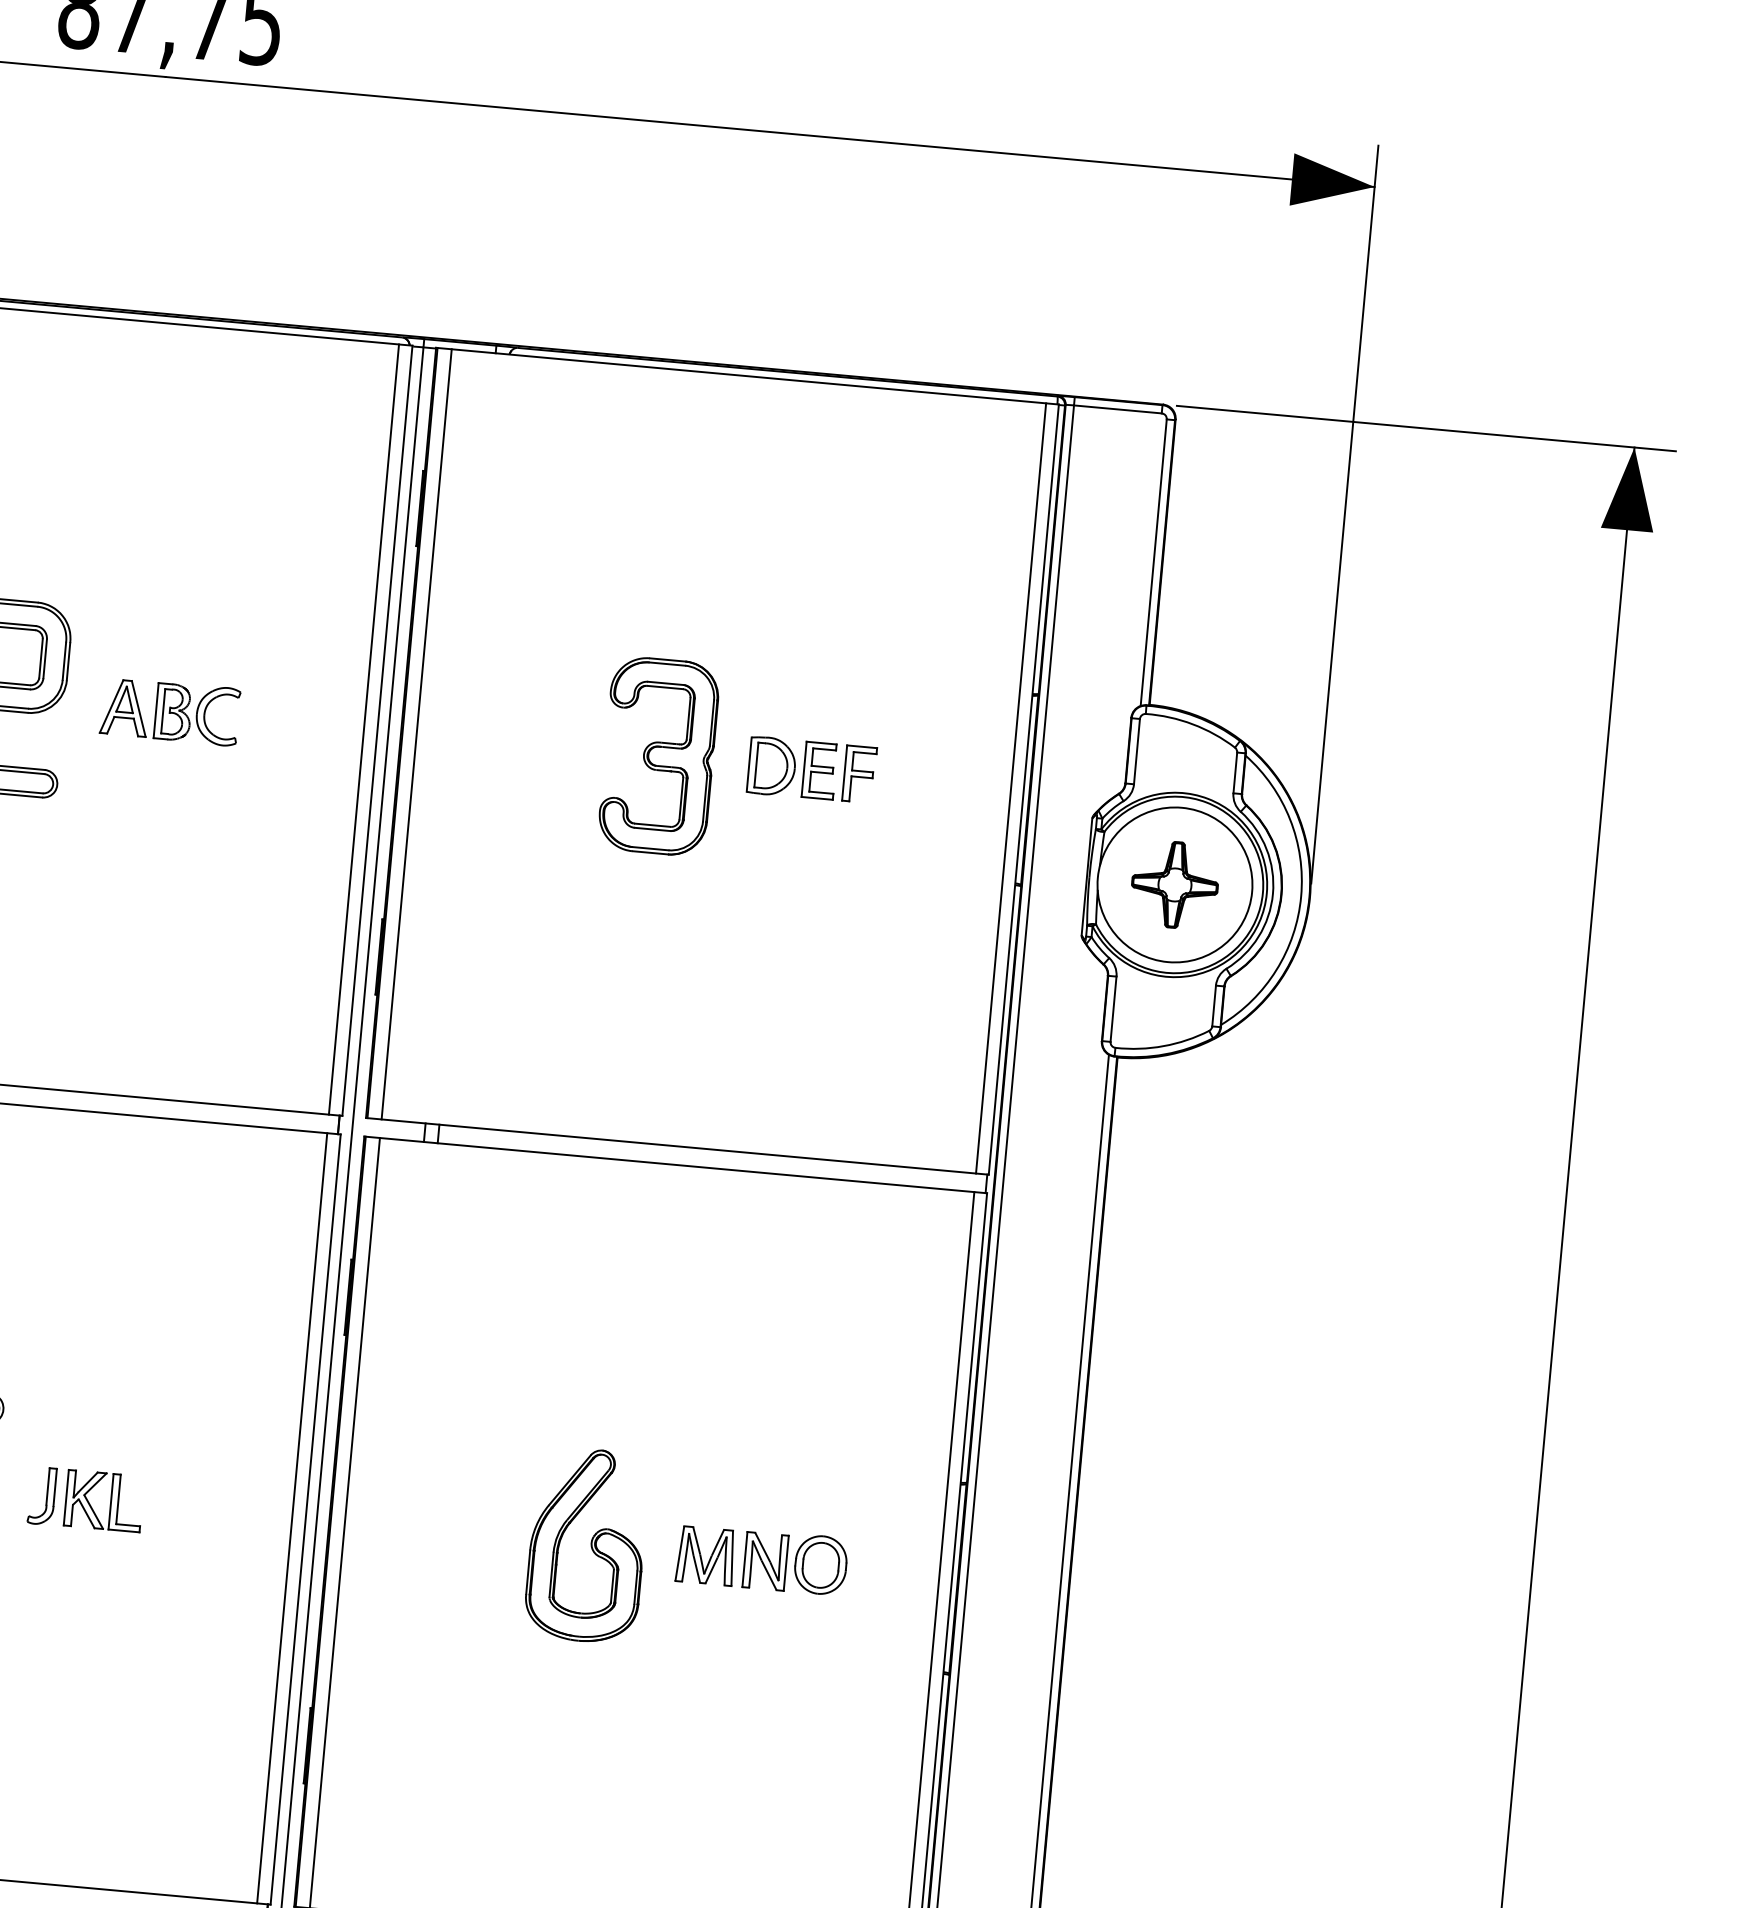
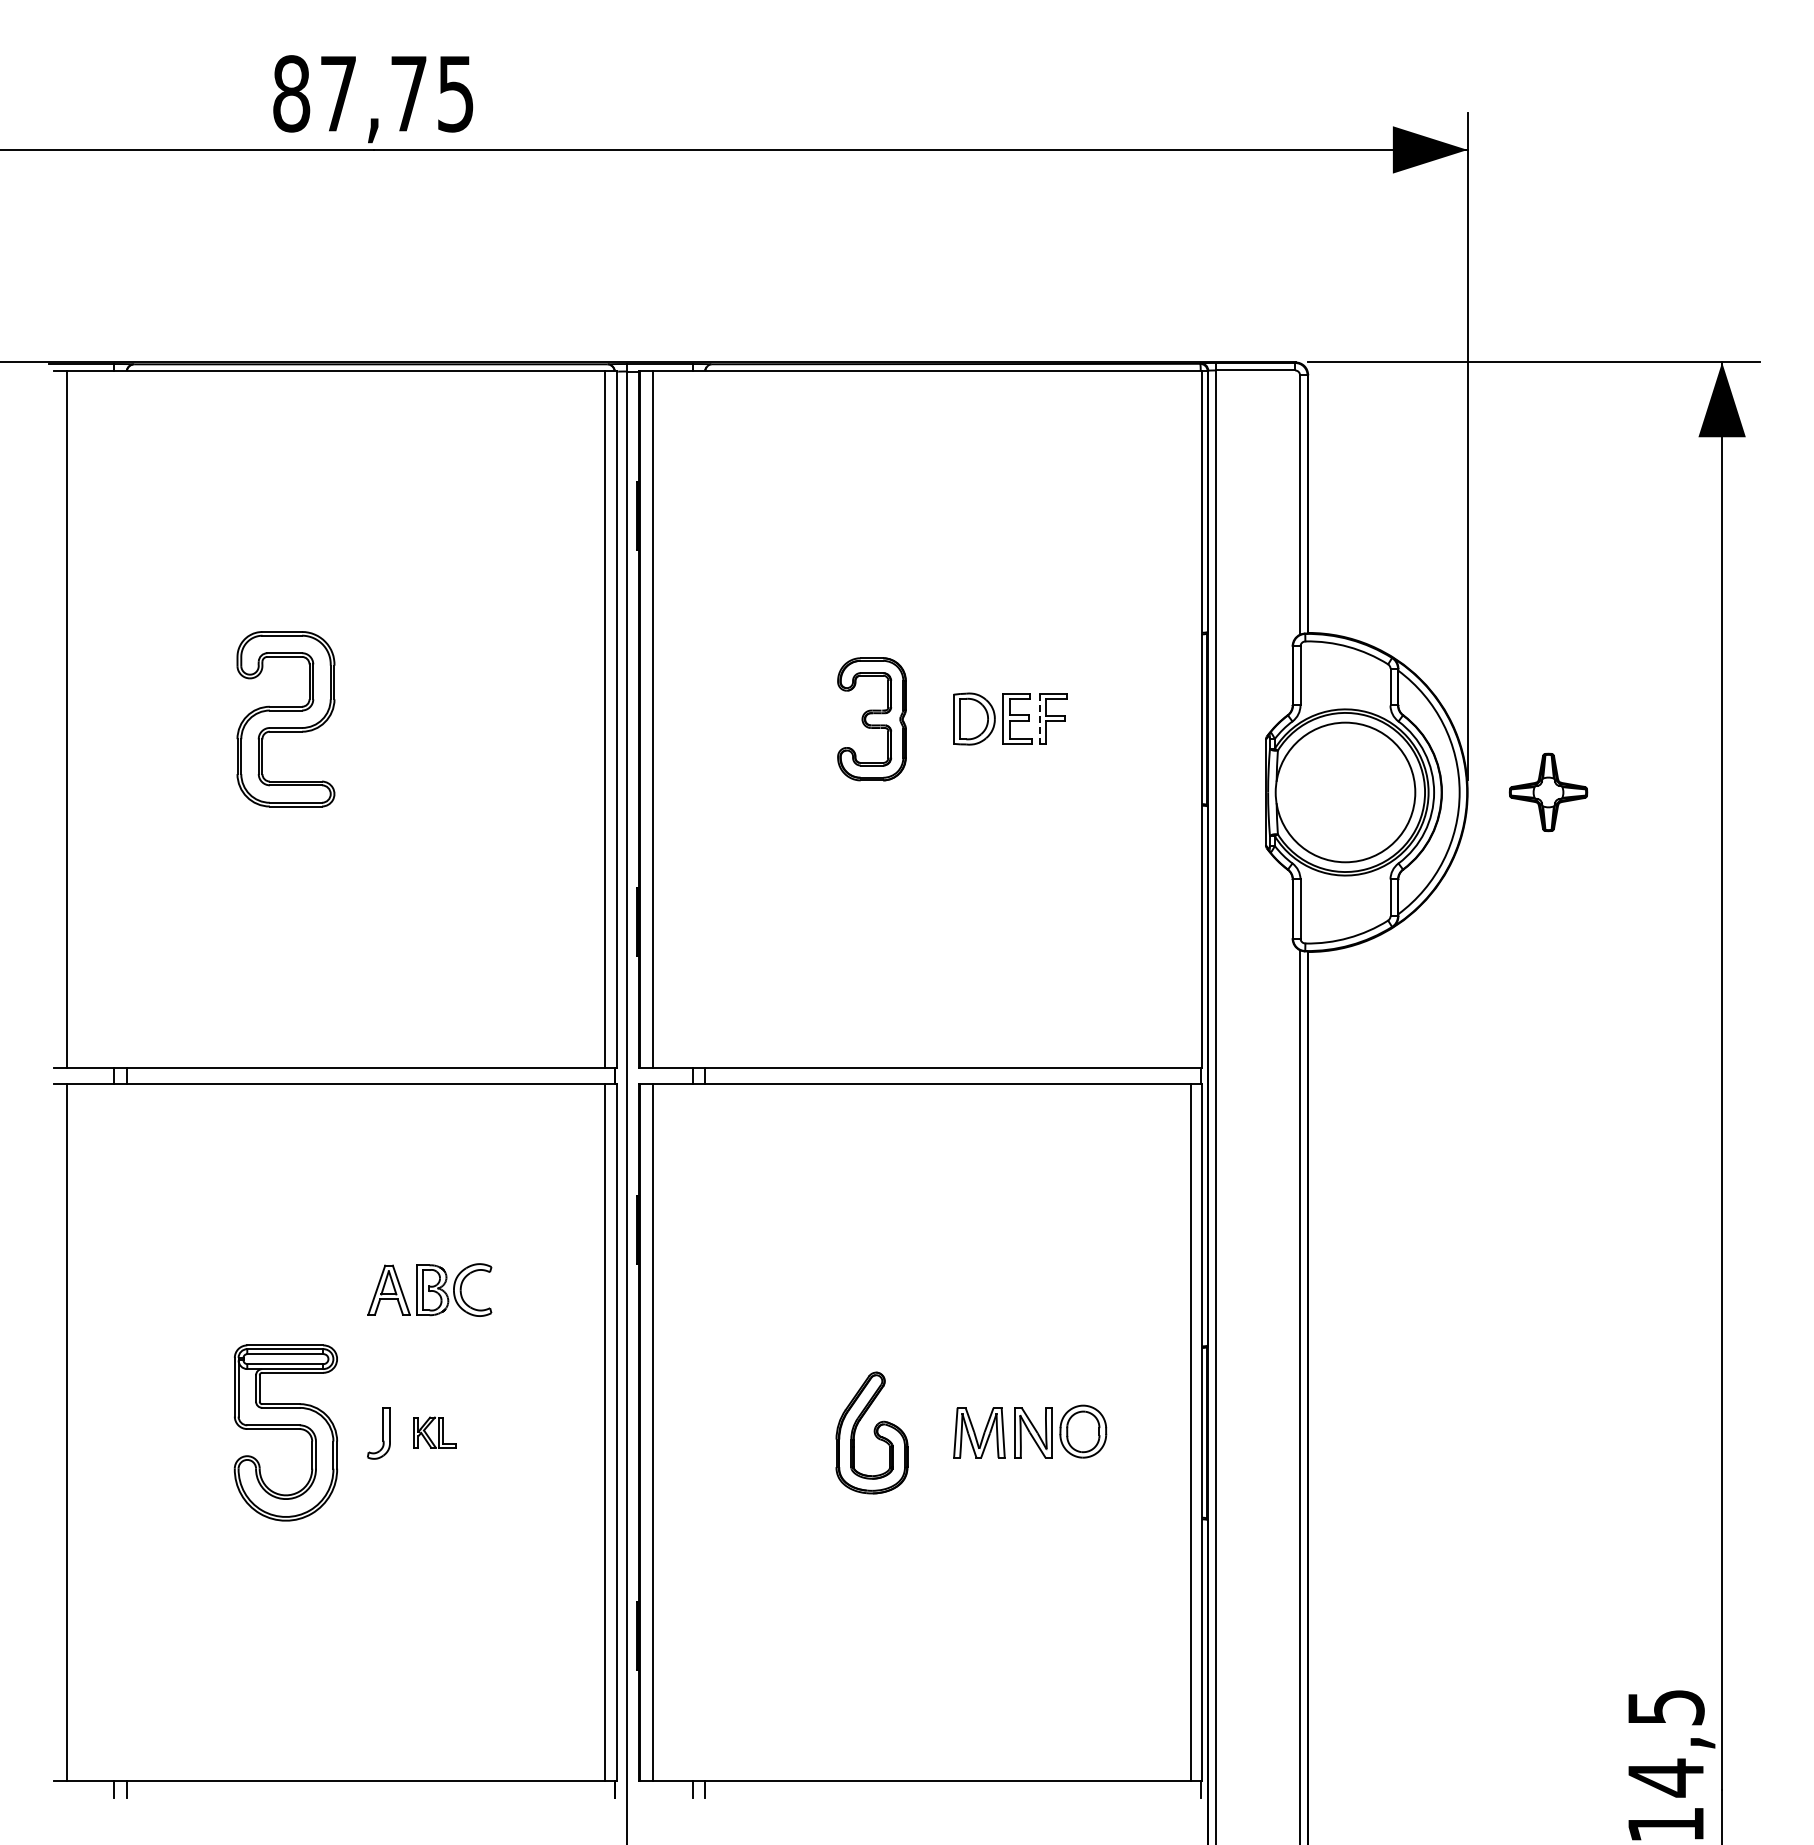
part: (169, 711) -> (429, 1289), moved
part: (658, 756) -> (871, 719), size x0.7
line: (844, 773) -> (1039, 719), solid -> dashed
line: (1011, 787) -> (1190, 718), removed
part: (1174, 884) -> (1548, 792), moved
part: (103, 1500) -> (434, 1432), size x0.6
part: (586, 1544) -> (871, 1432), size x0.7

